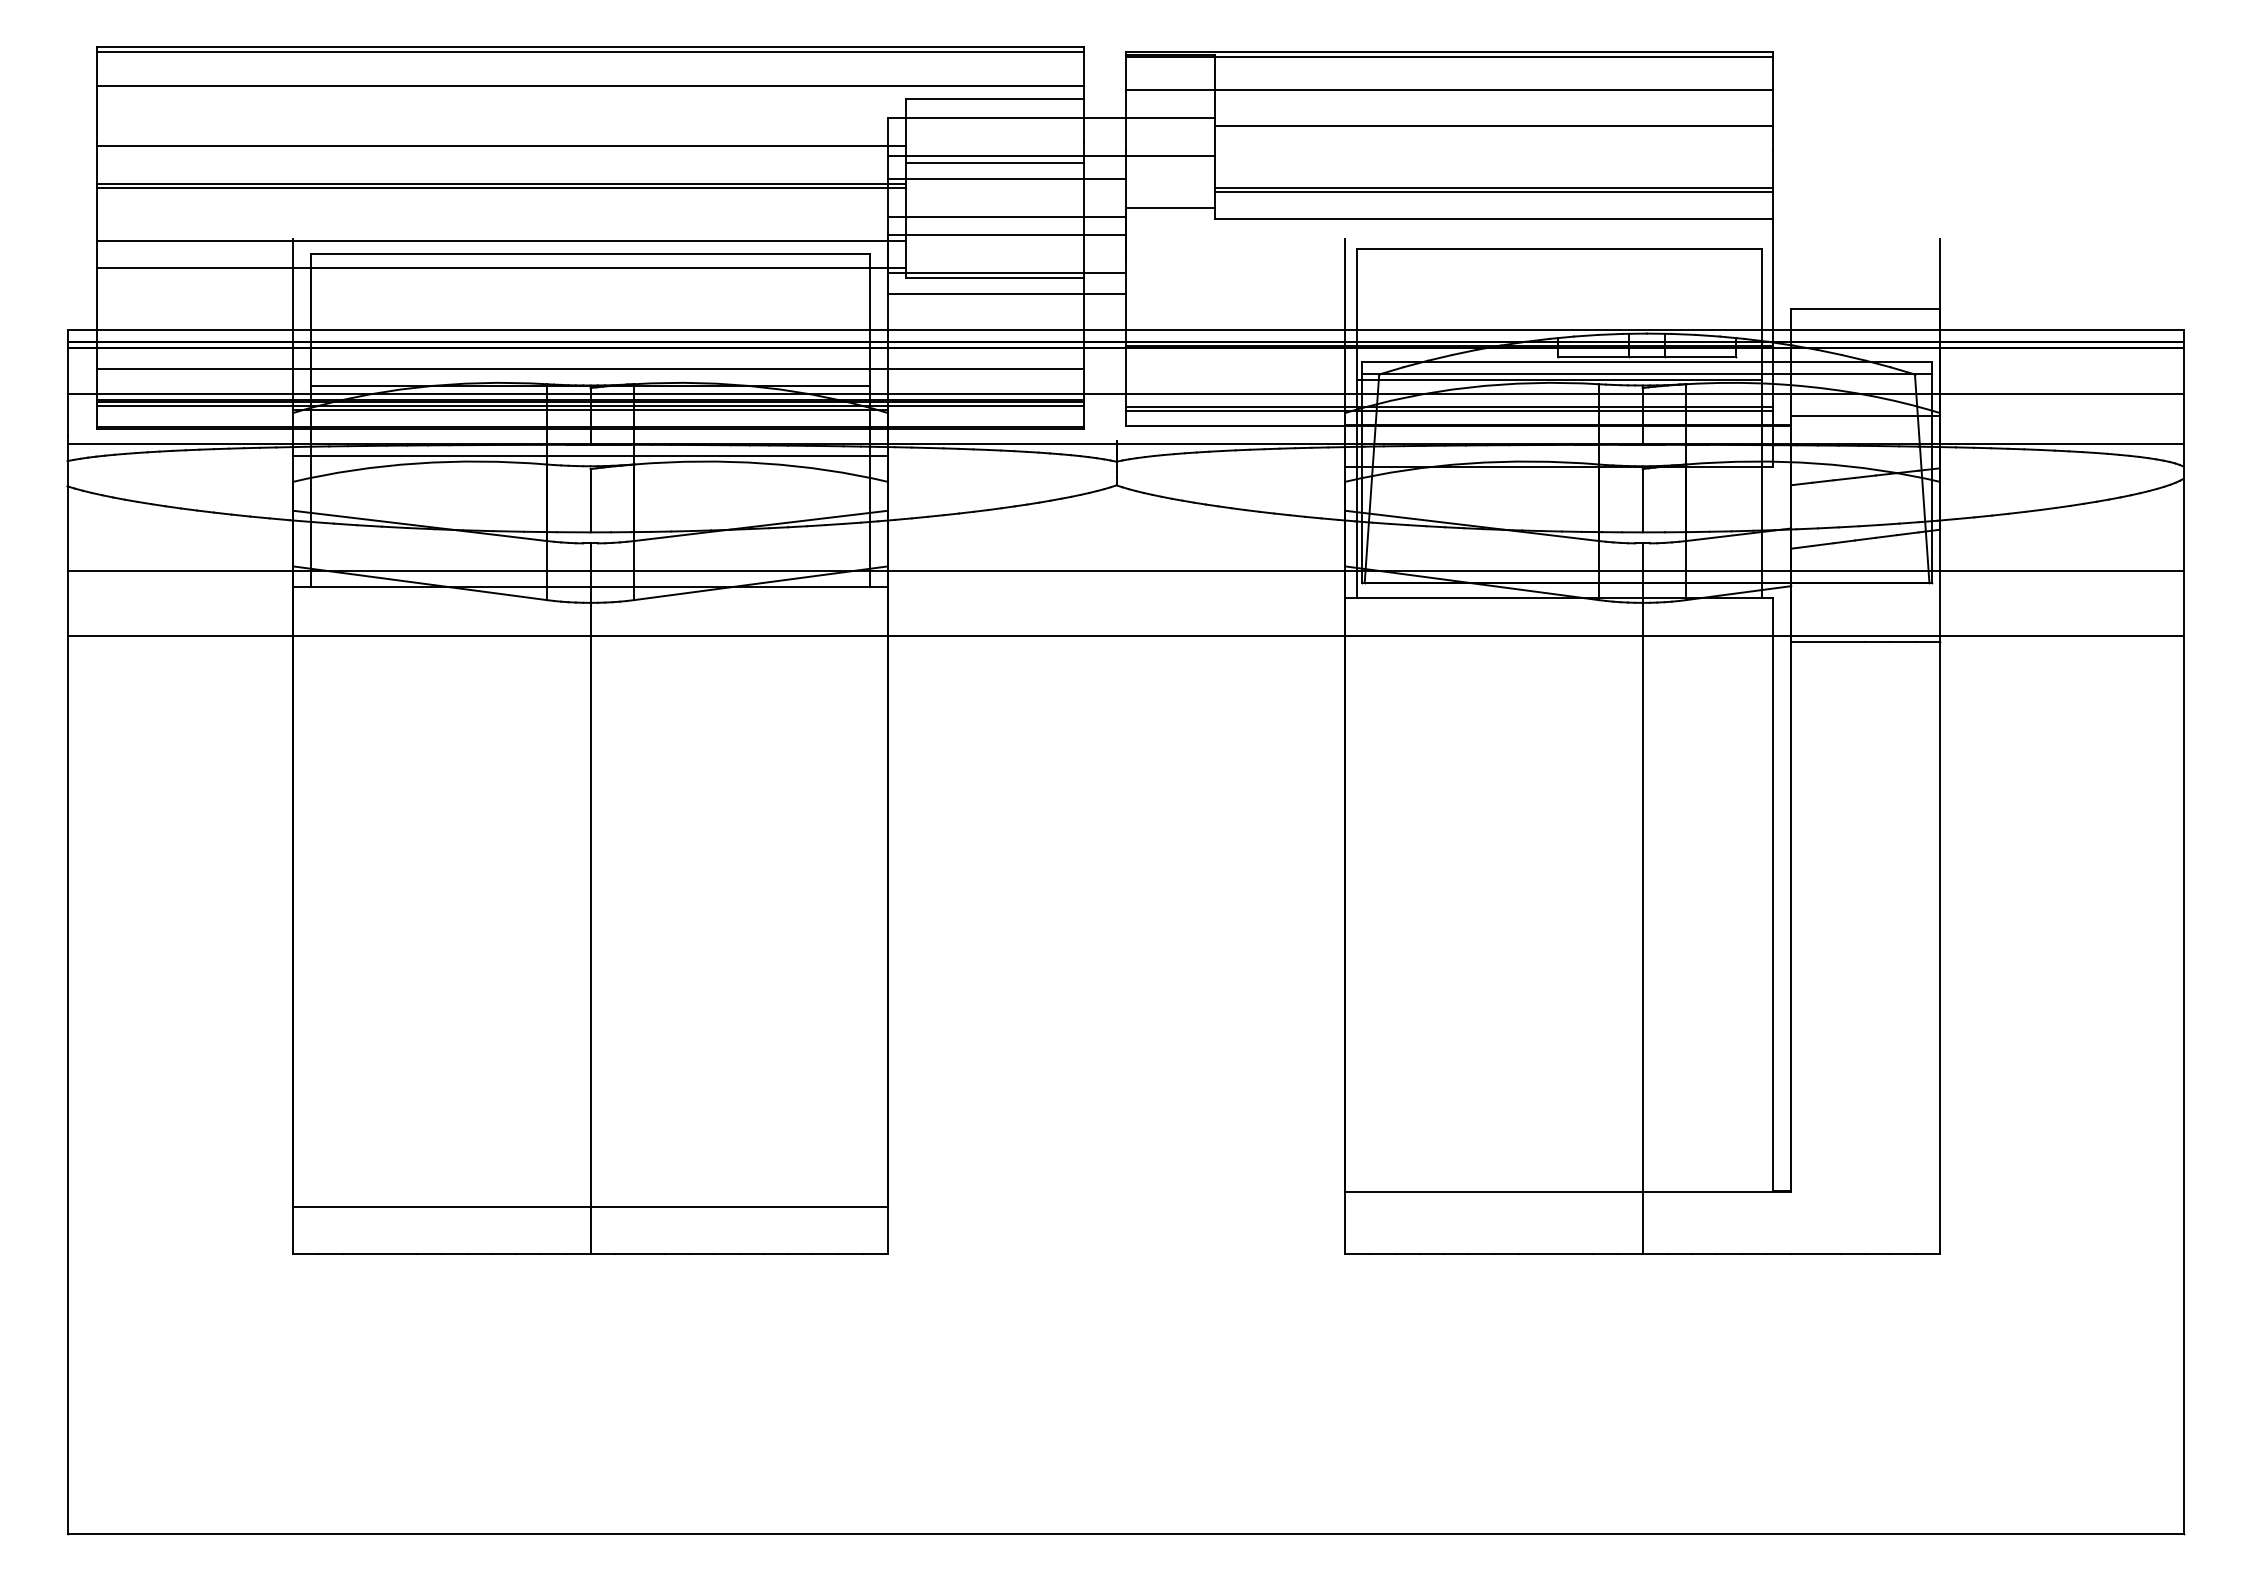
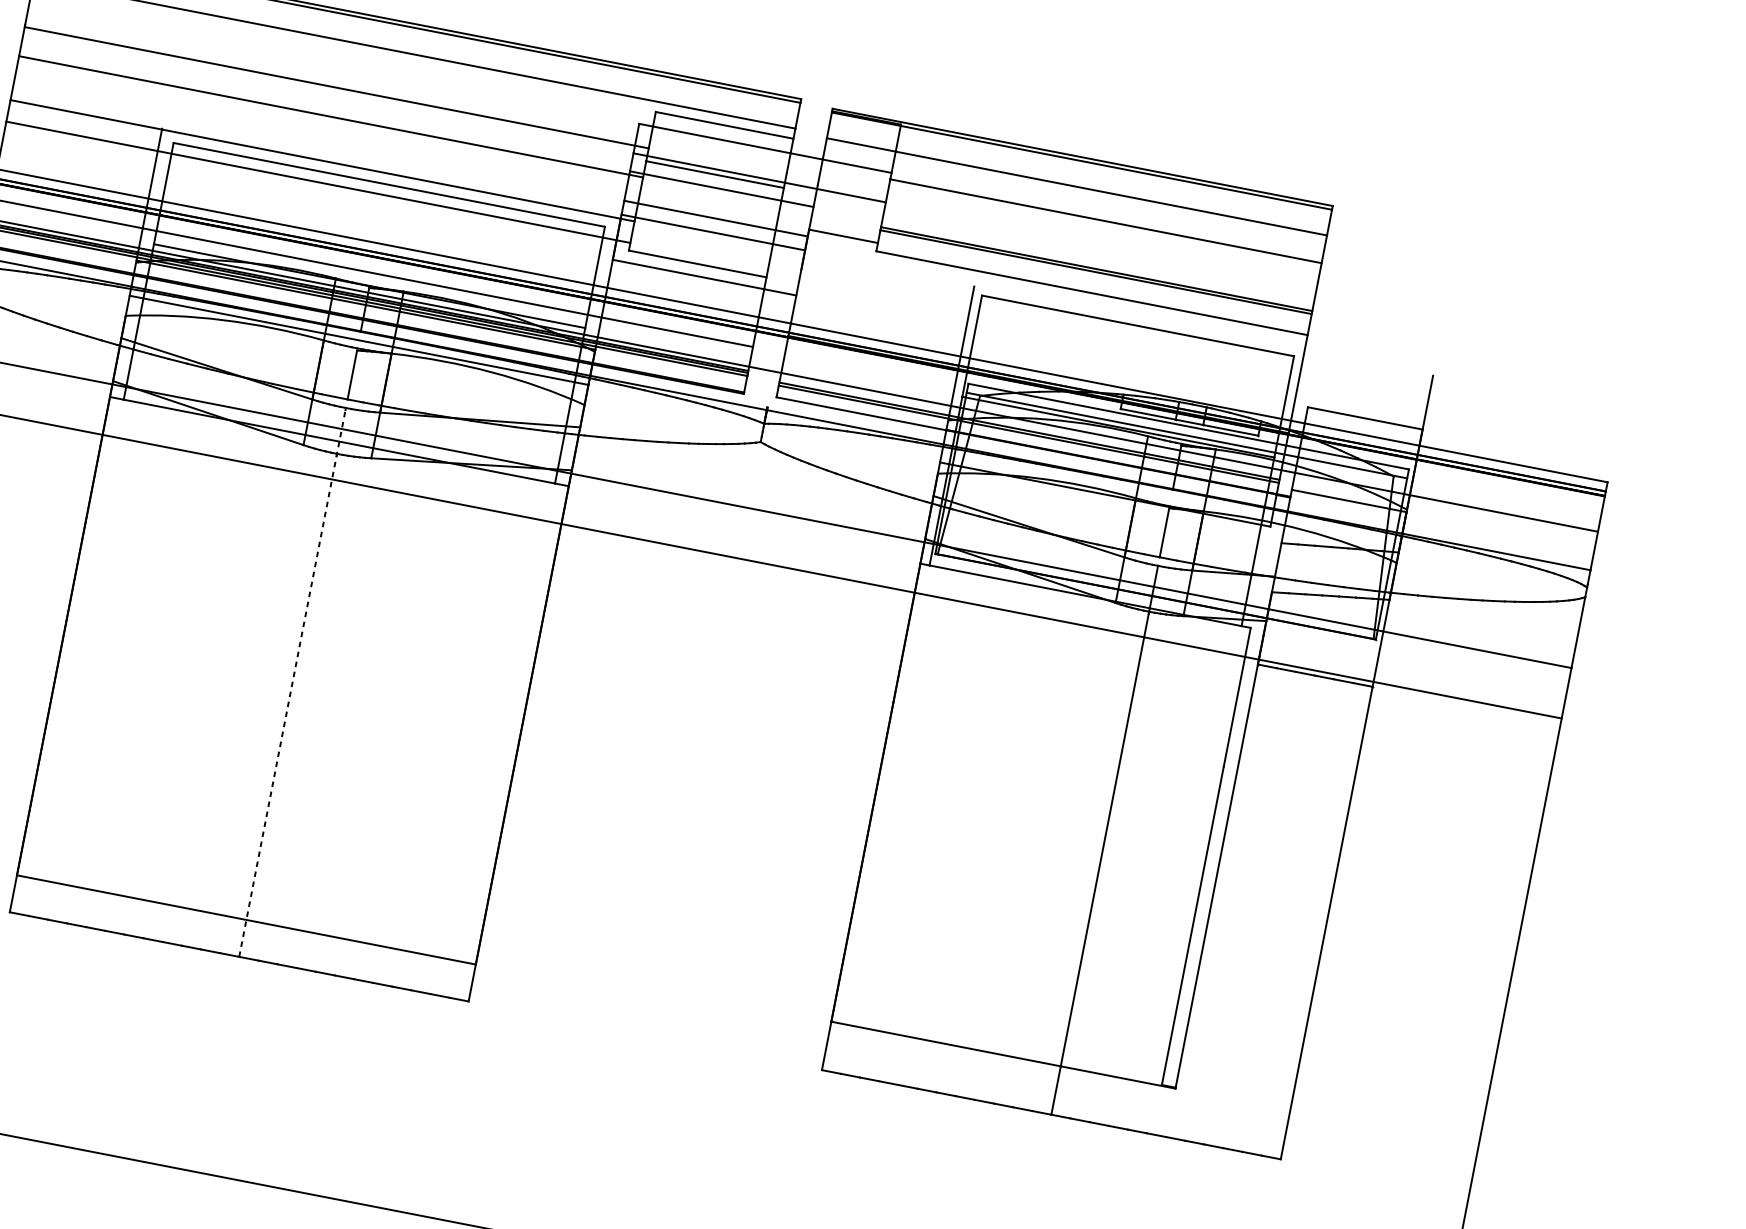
line: (501, 187) -> (330, 119), removed
line: (1006, 273) -> (707, 262), removed
line: (590, 899) -> (292, 682), solid -> dashed

